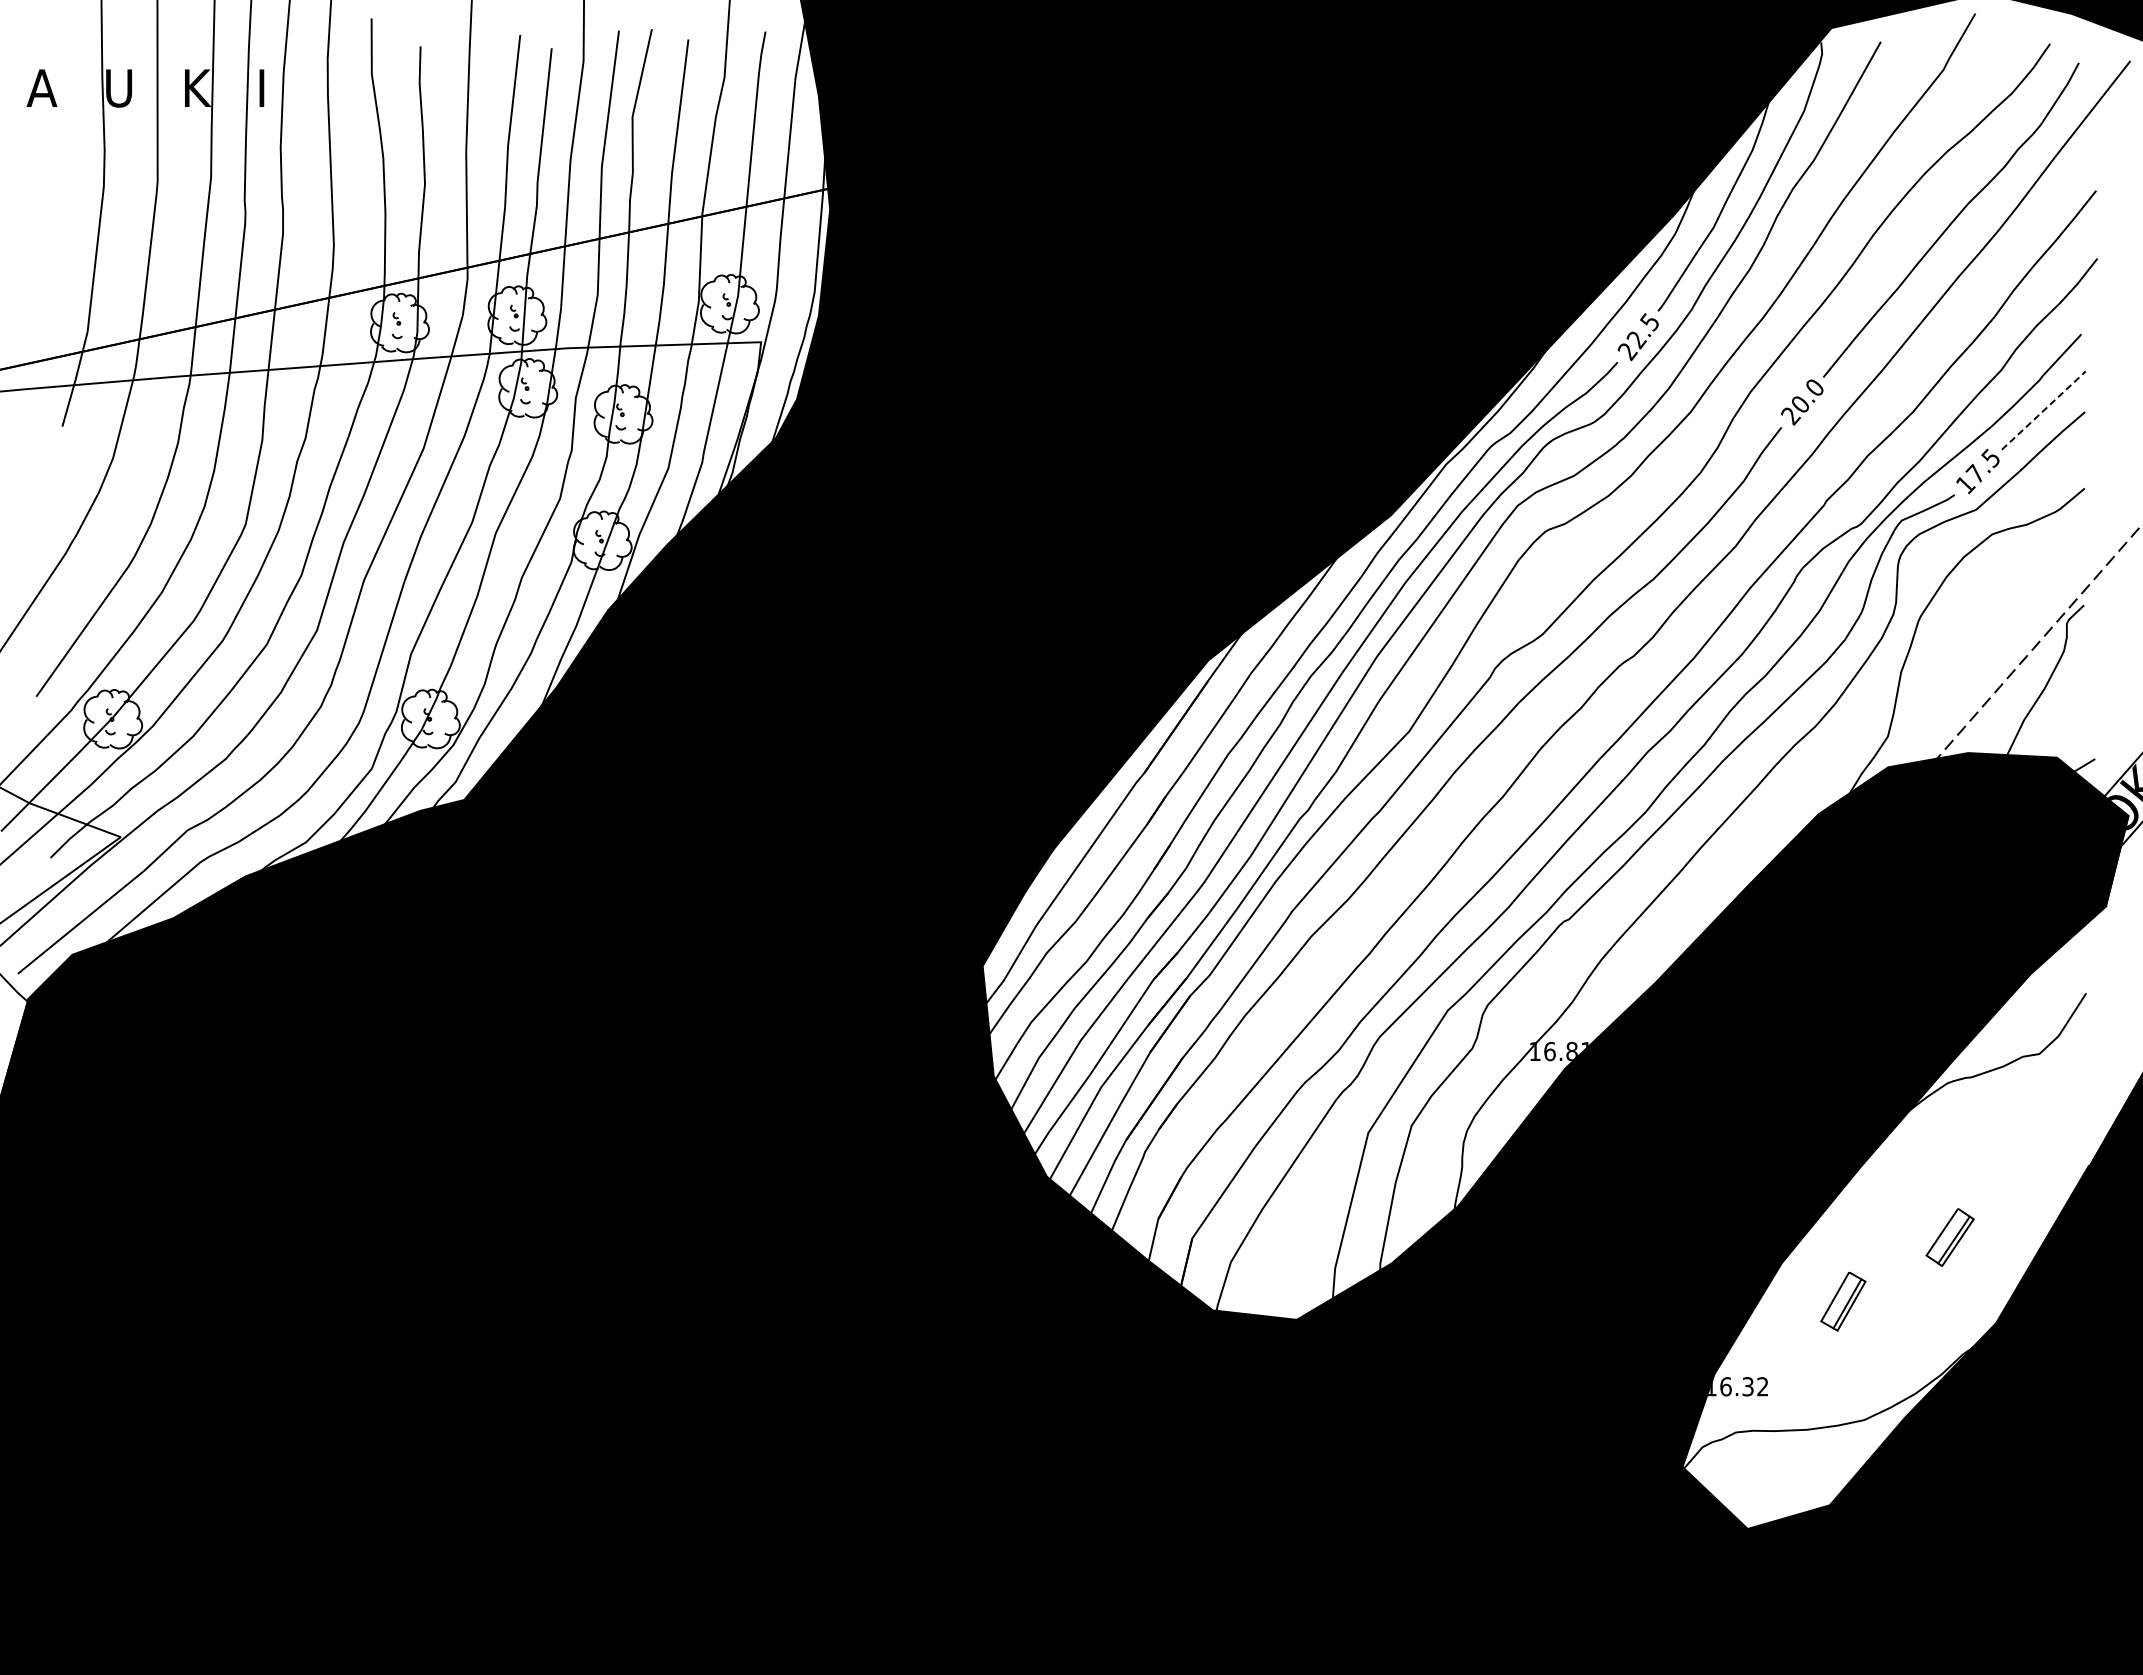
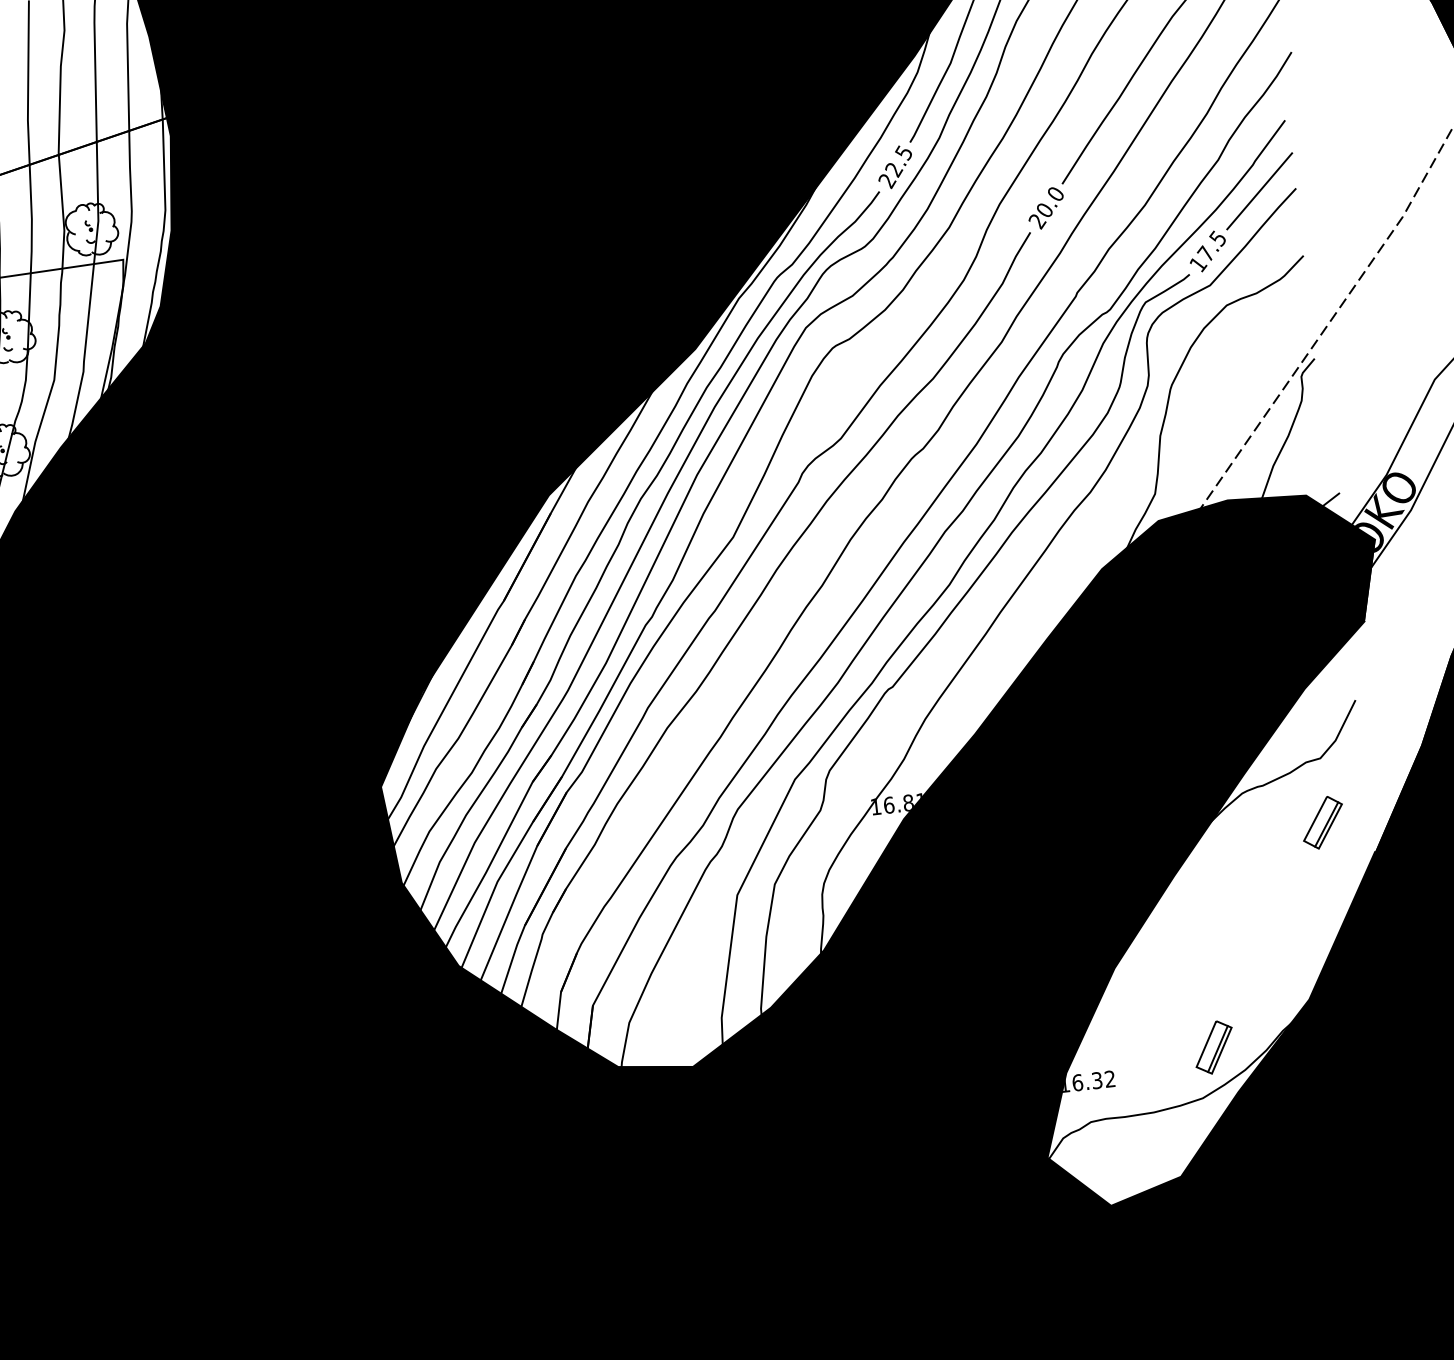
line: (2044, 410) -> (1260, 191), dashed -> solid
part: (1949, 1237) -> (1322, 822), moved
part: (1843, 1301) -> (1214, 1047), moved

